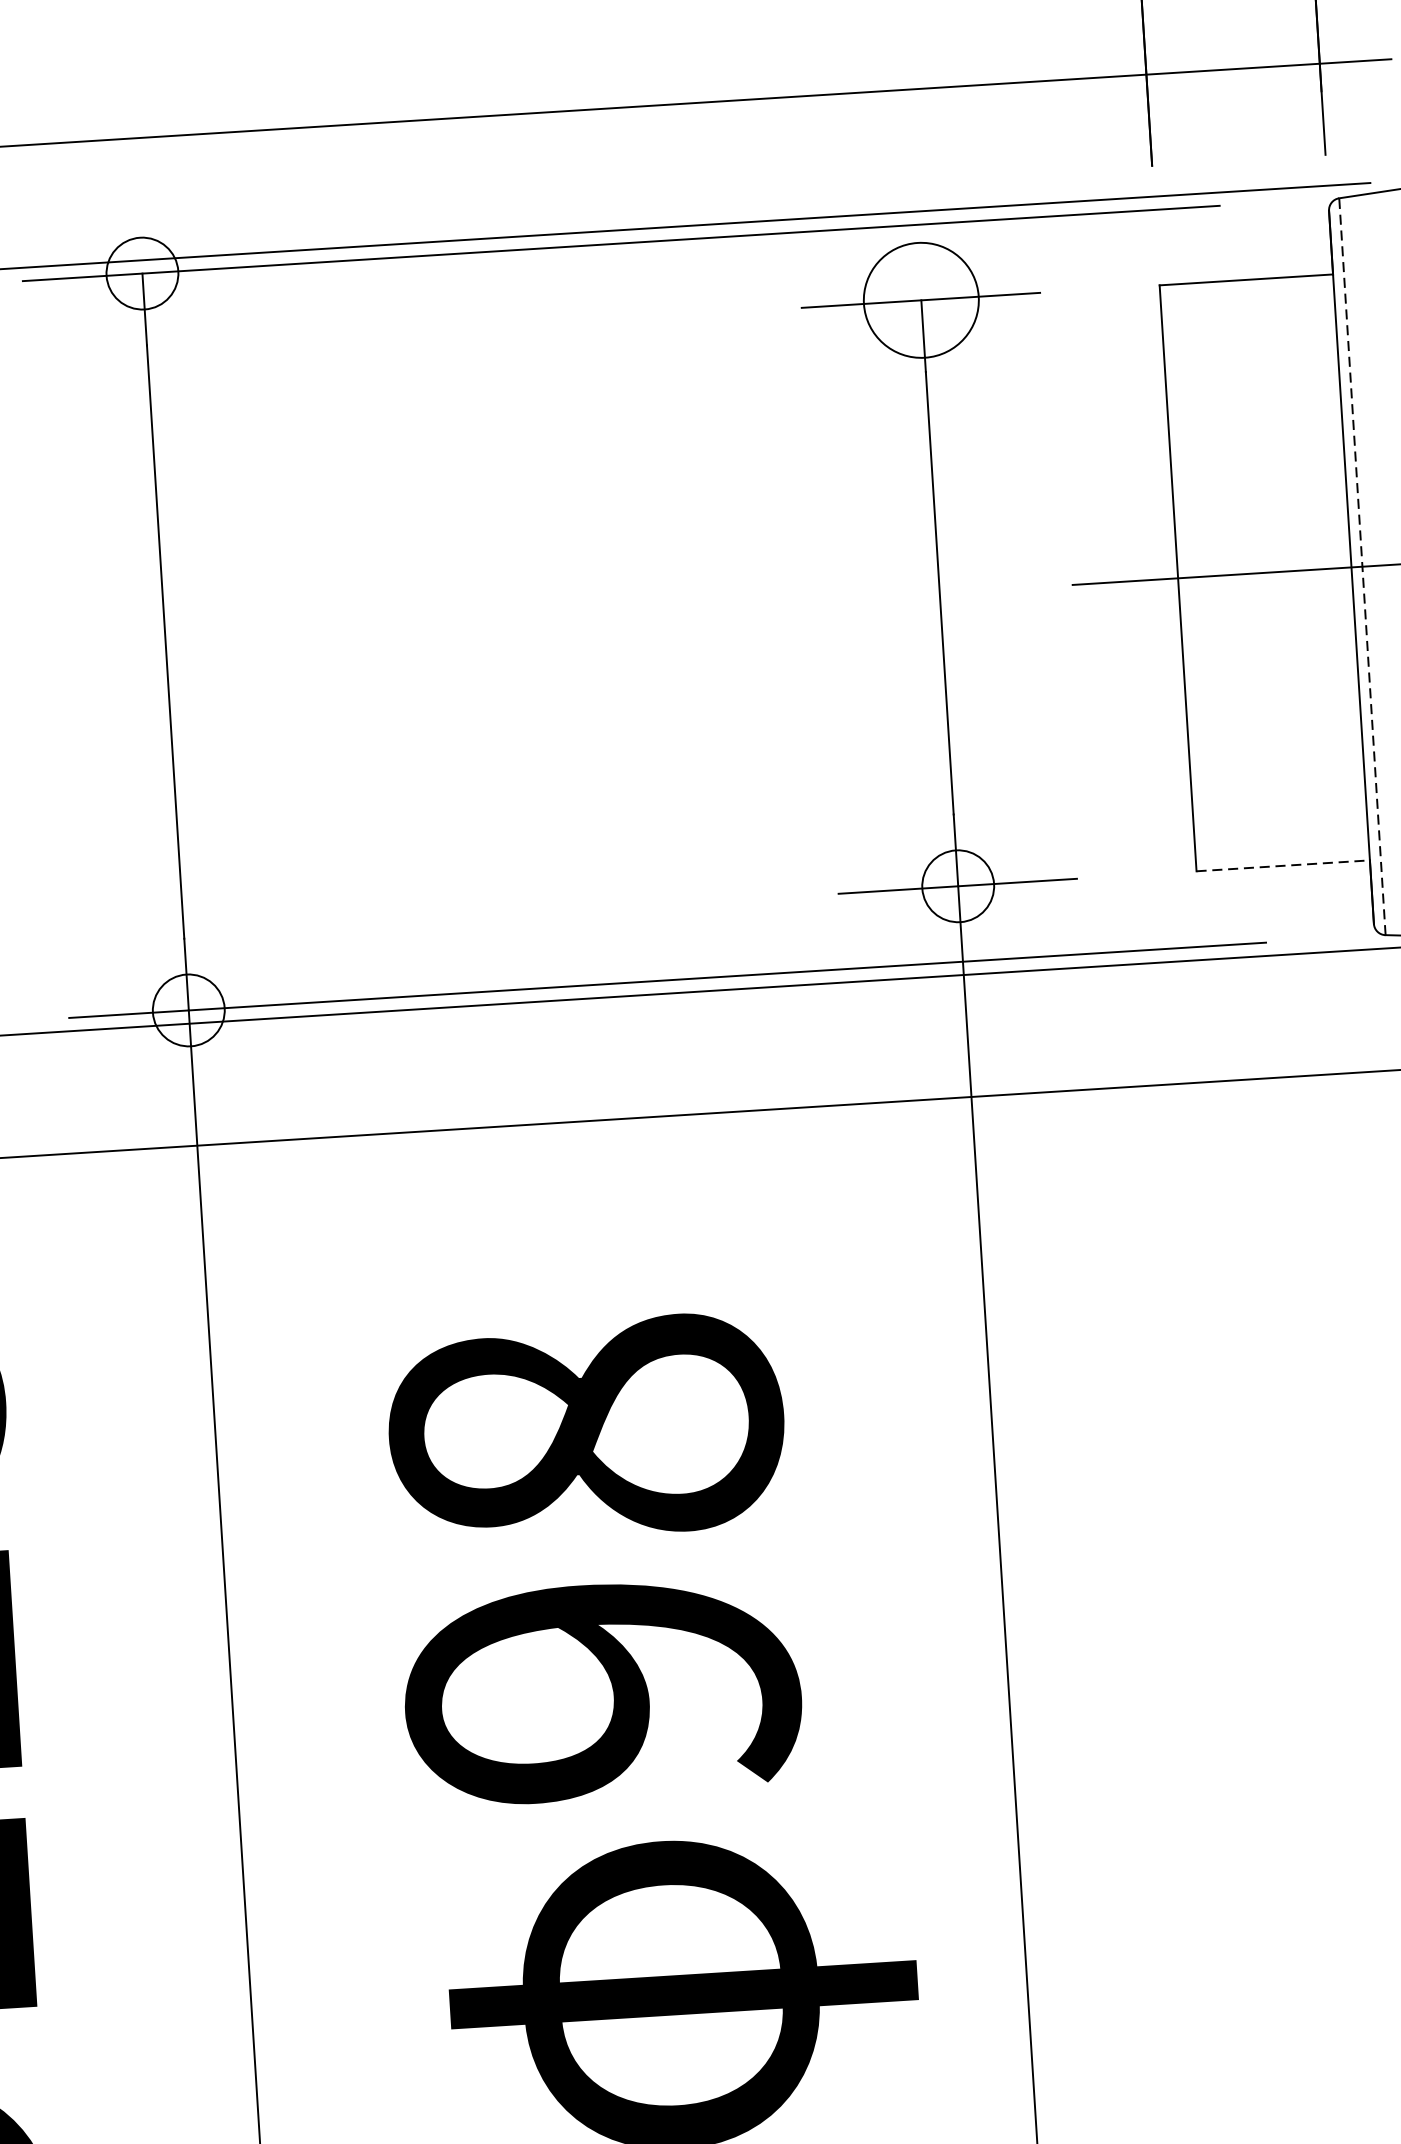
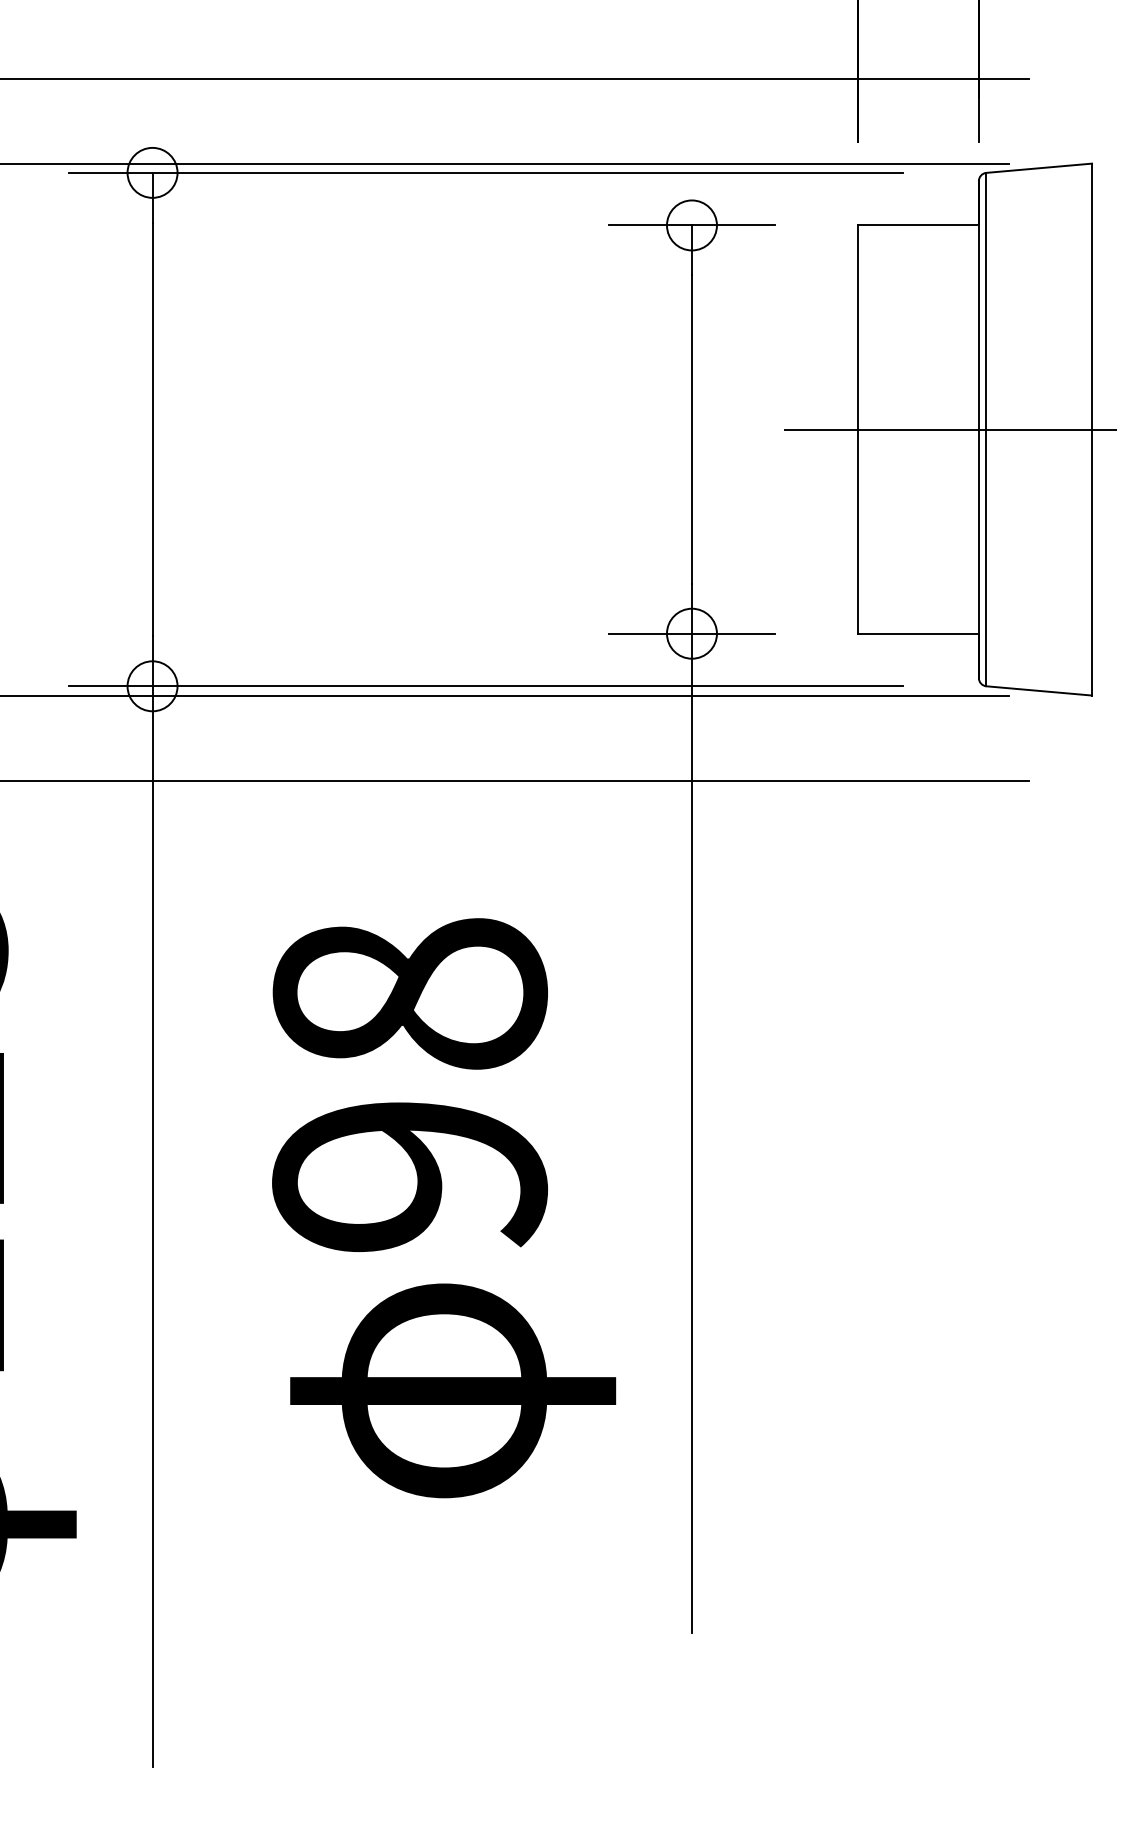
circle: (920, 300) -> (691, 225), size x0.62
line: (1362, 566) -> (986, 429), dashed -> solid
line: (1283, 865) -> (918, 633), dashed -> solid

